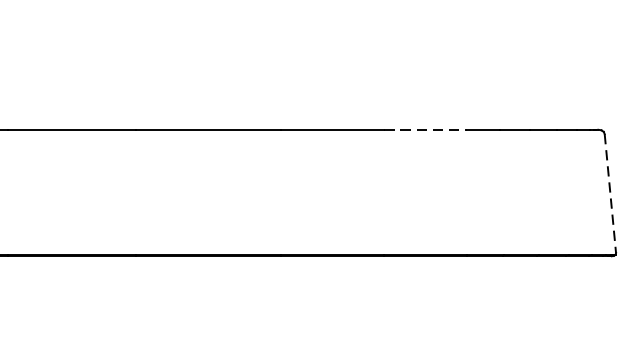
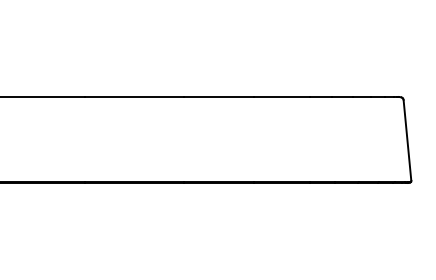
line: (426, 130) -> (282, 97), dashed -> solid
line: (610, 193) -> (407, 140), dashed -> solid

